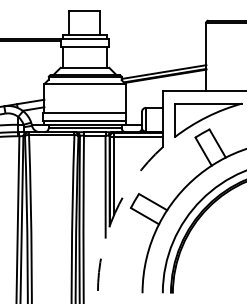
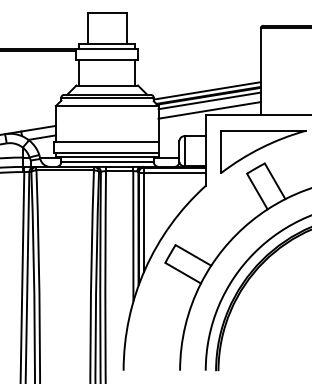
line: (165, 79) -> (209, 100), added
line: (165, 87) -> (209, 110), added
arc: (115, 213) -> (145, 269), dashed -> solid

